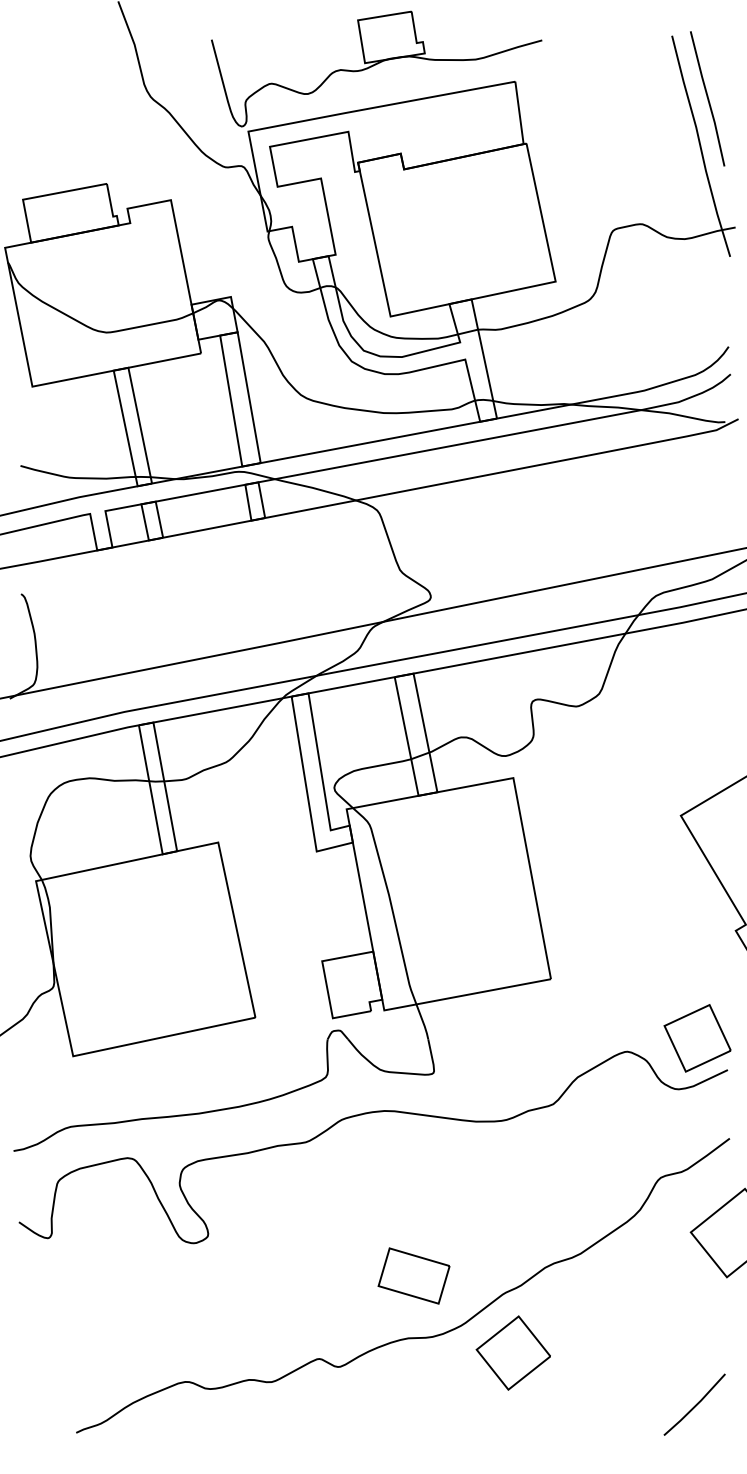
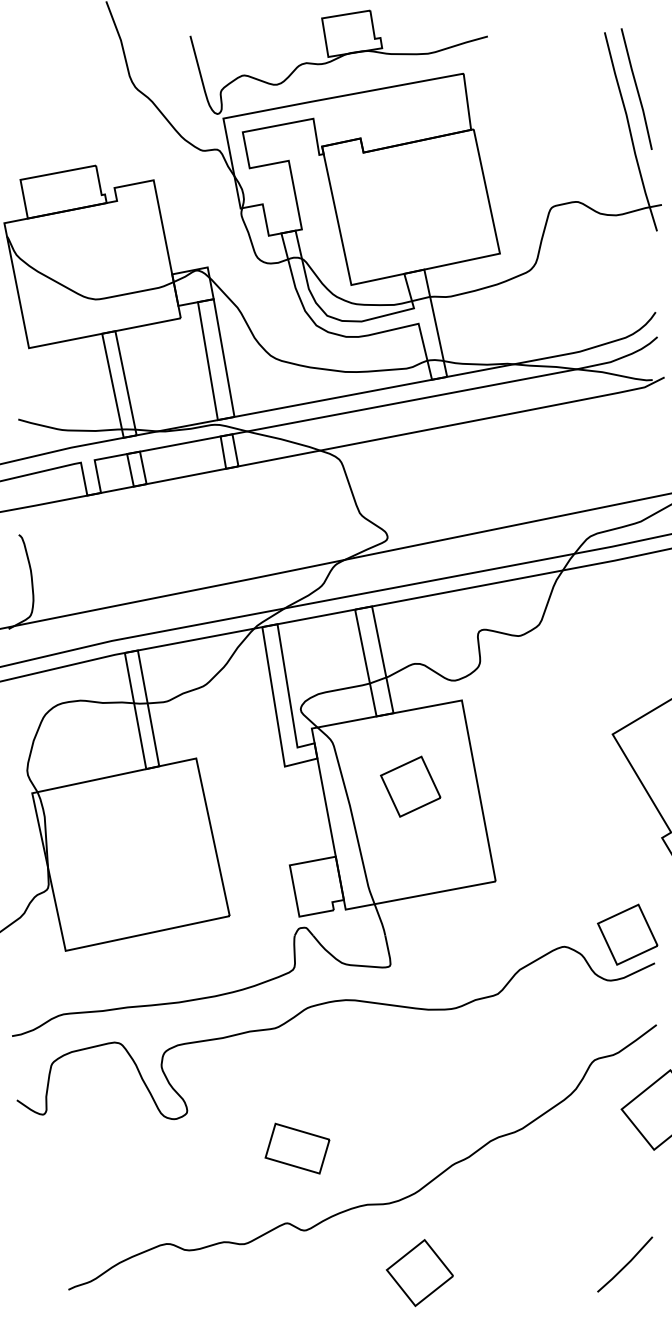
part: (456, 873) -> (410, 786), added
part: (414, 1275) -> (297, 1148), moved
part: (512, 1353) -> (419, 1273), moved

